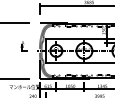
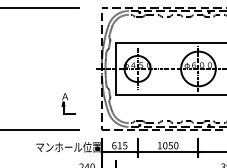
part: (23, 46) -> (66, 104), moved

